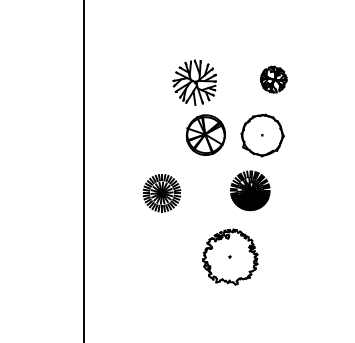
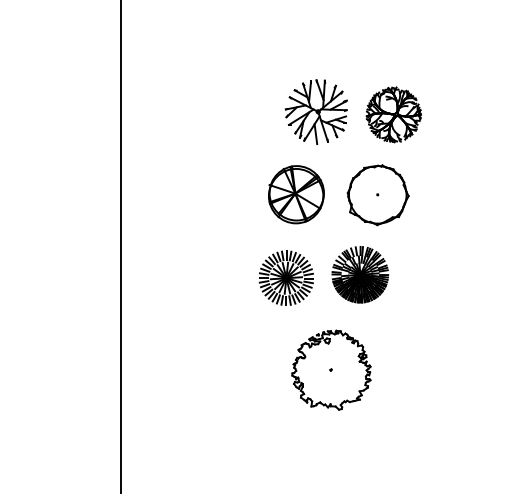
part: (273, 79) -> (393, 114), size x1.43
part: (194, 82) -> (315, 111), moved
part: (161, 193) -> (285, 278), moved

